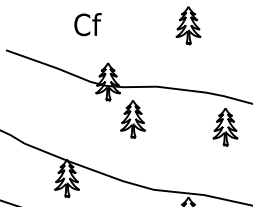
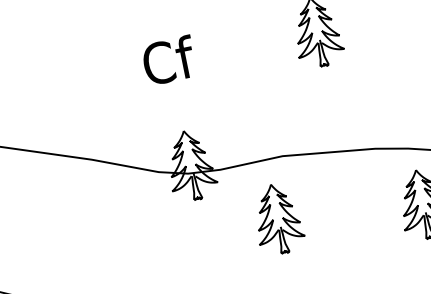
text: (87, 24) -> (168, 60), moved
part: (132, 119) -> (277, 219), moved

